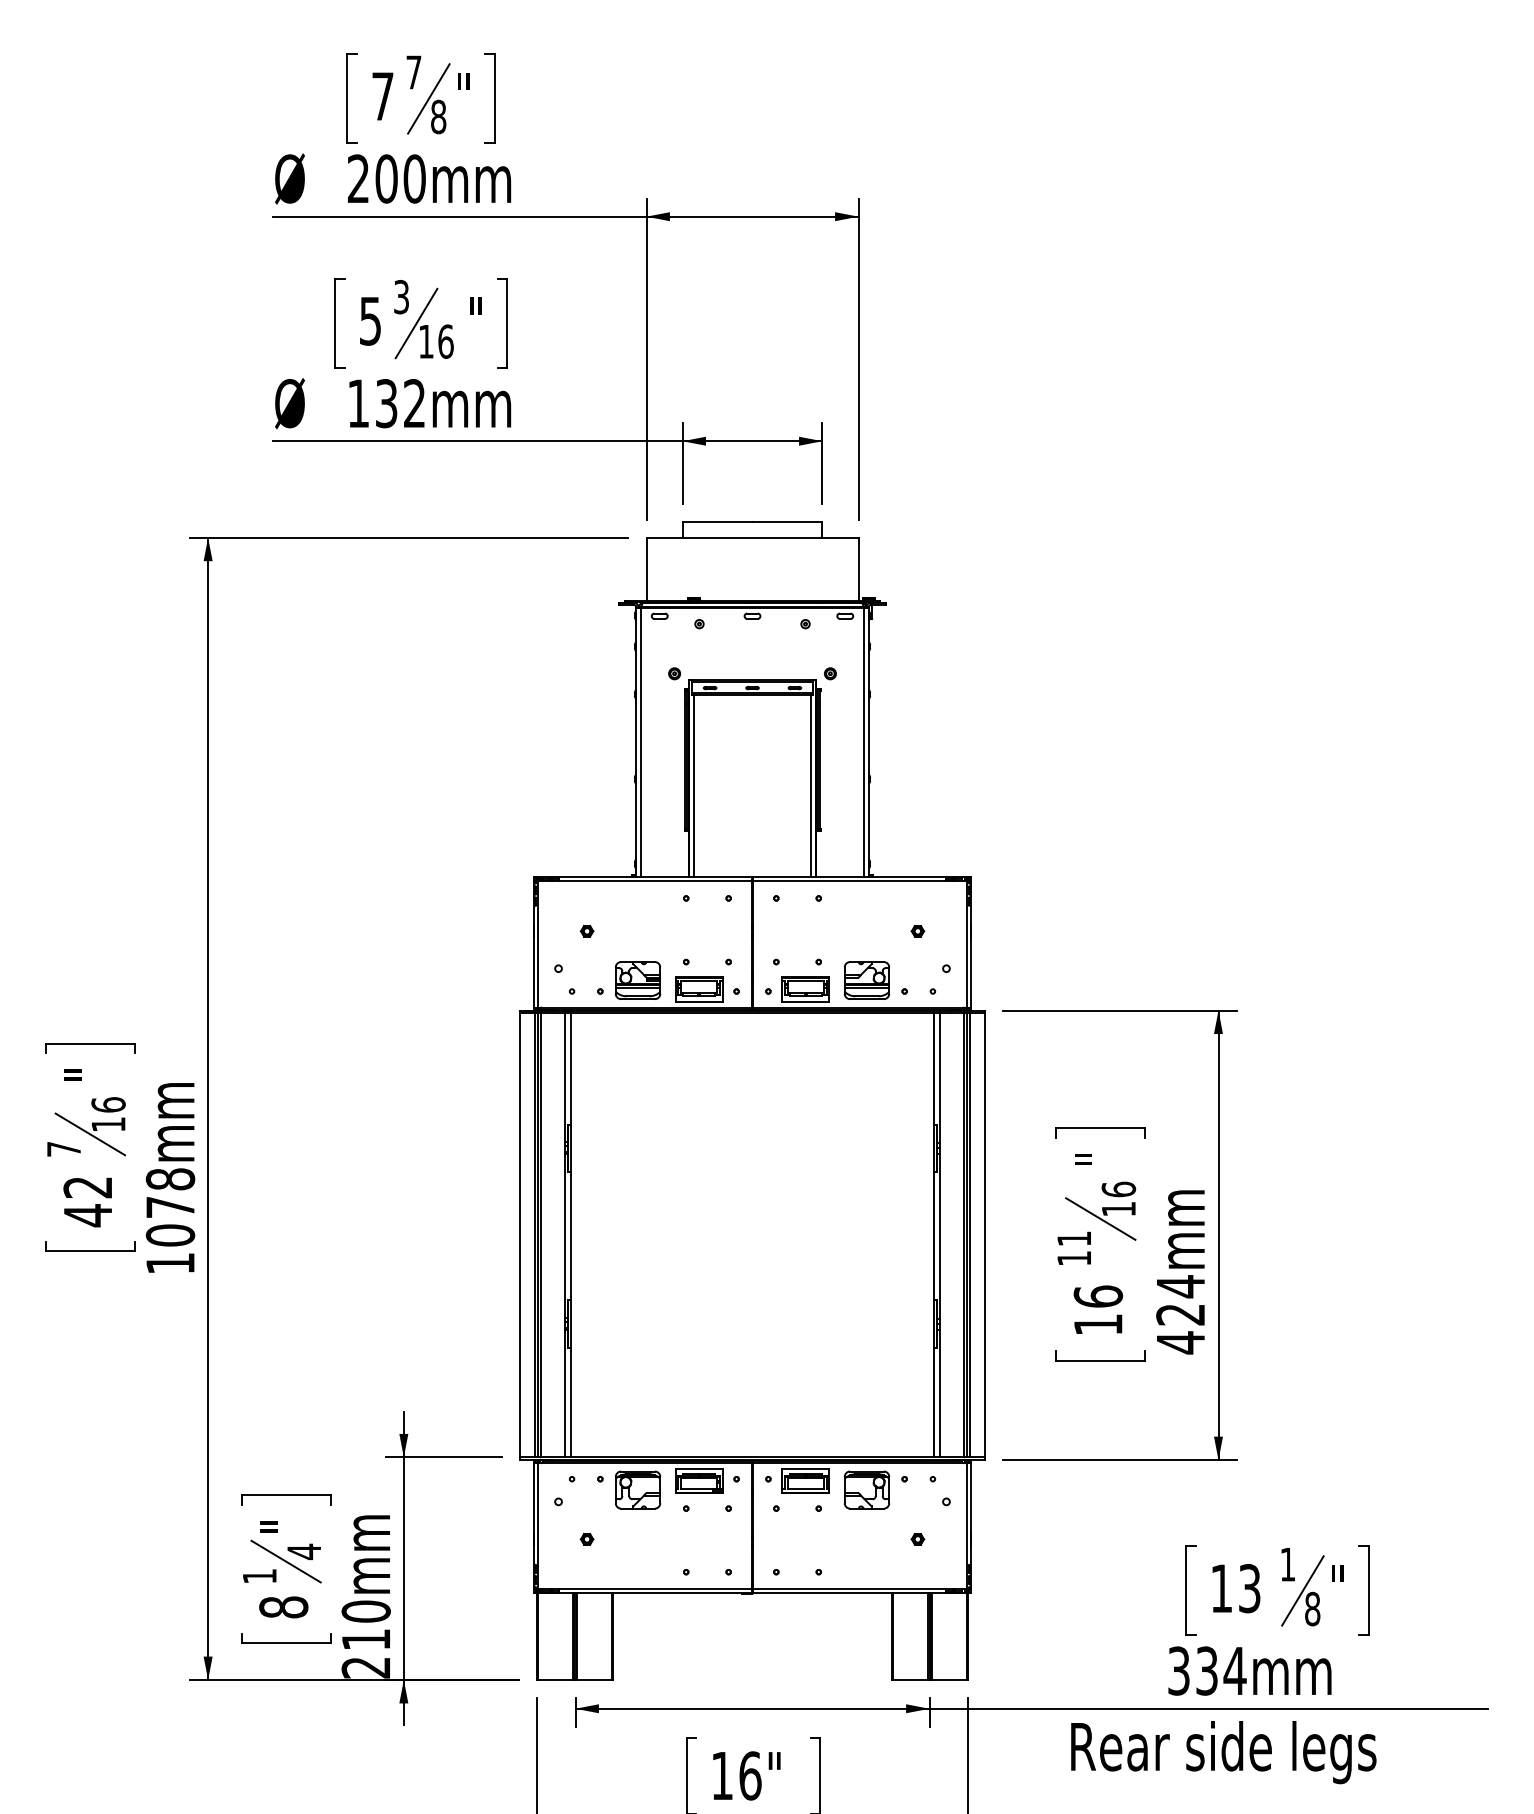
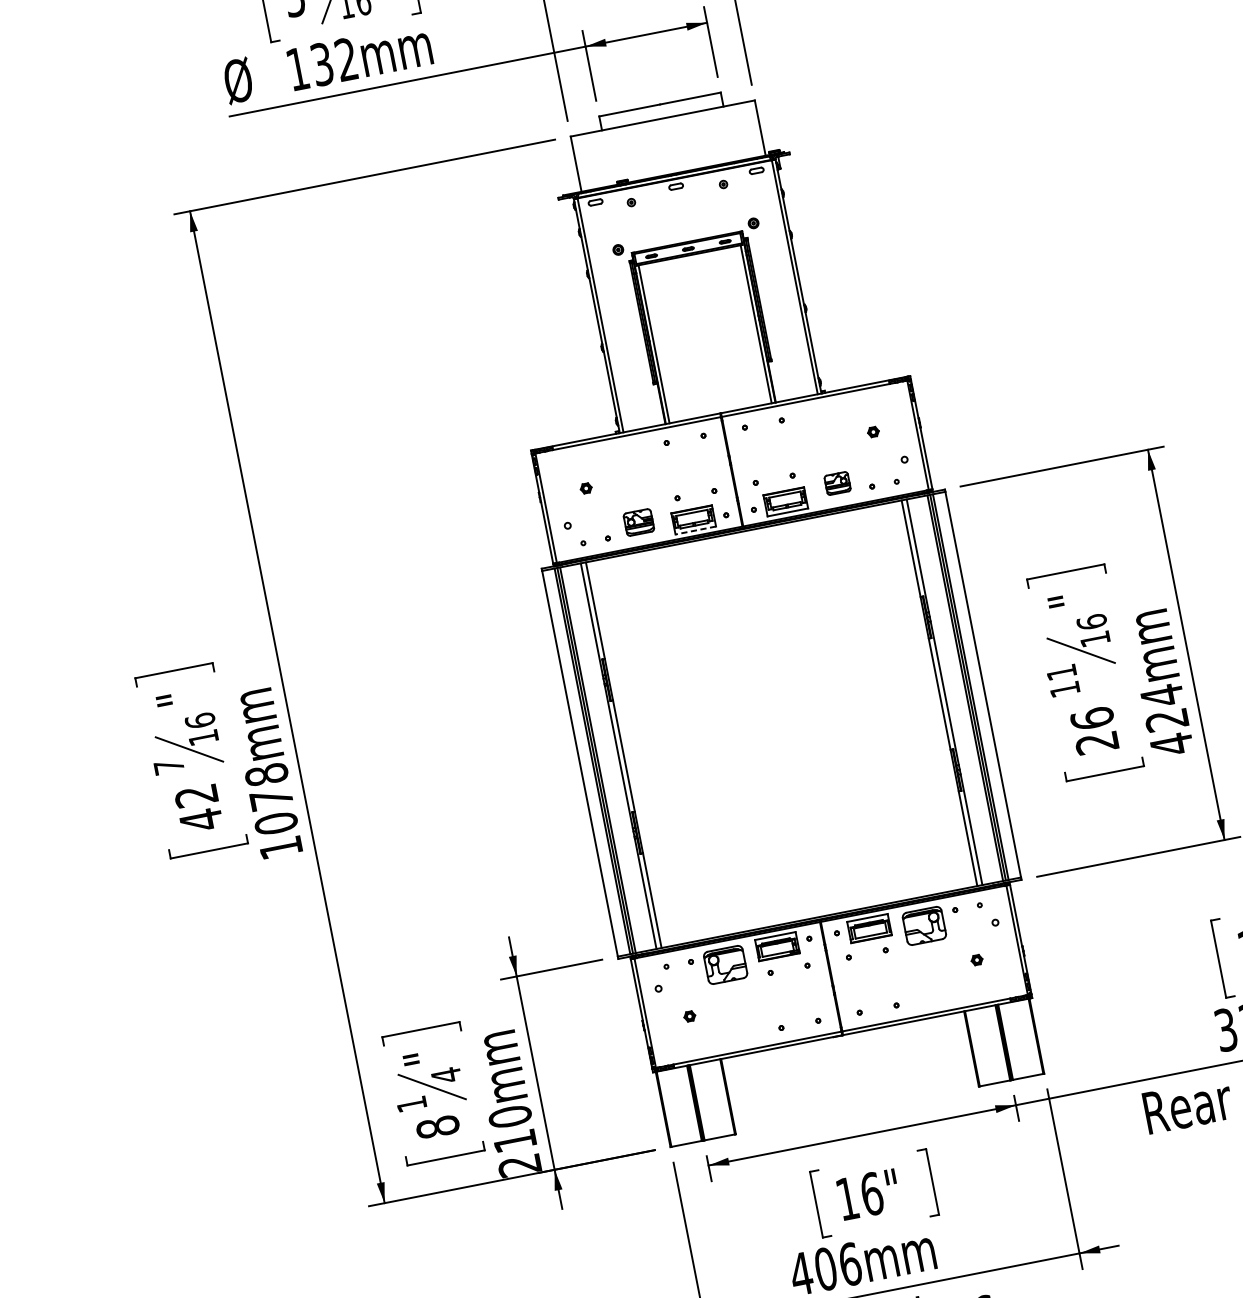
part: (638, 980) -> (639, 522), size x0.7
part: (866, 980) -> (837, 483), size x0.6
line: (698, 1001) -> (694, 530), solid -> dashed
text: (1097, 1324) -> (1096, 742), 16 -> 26

